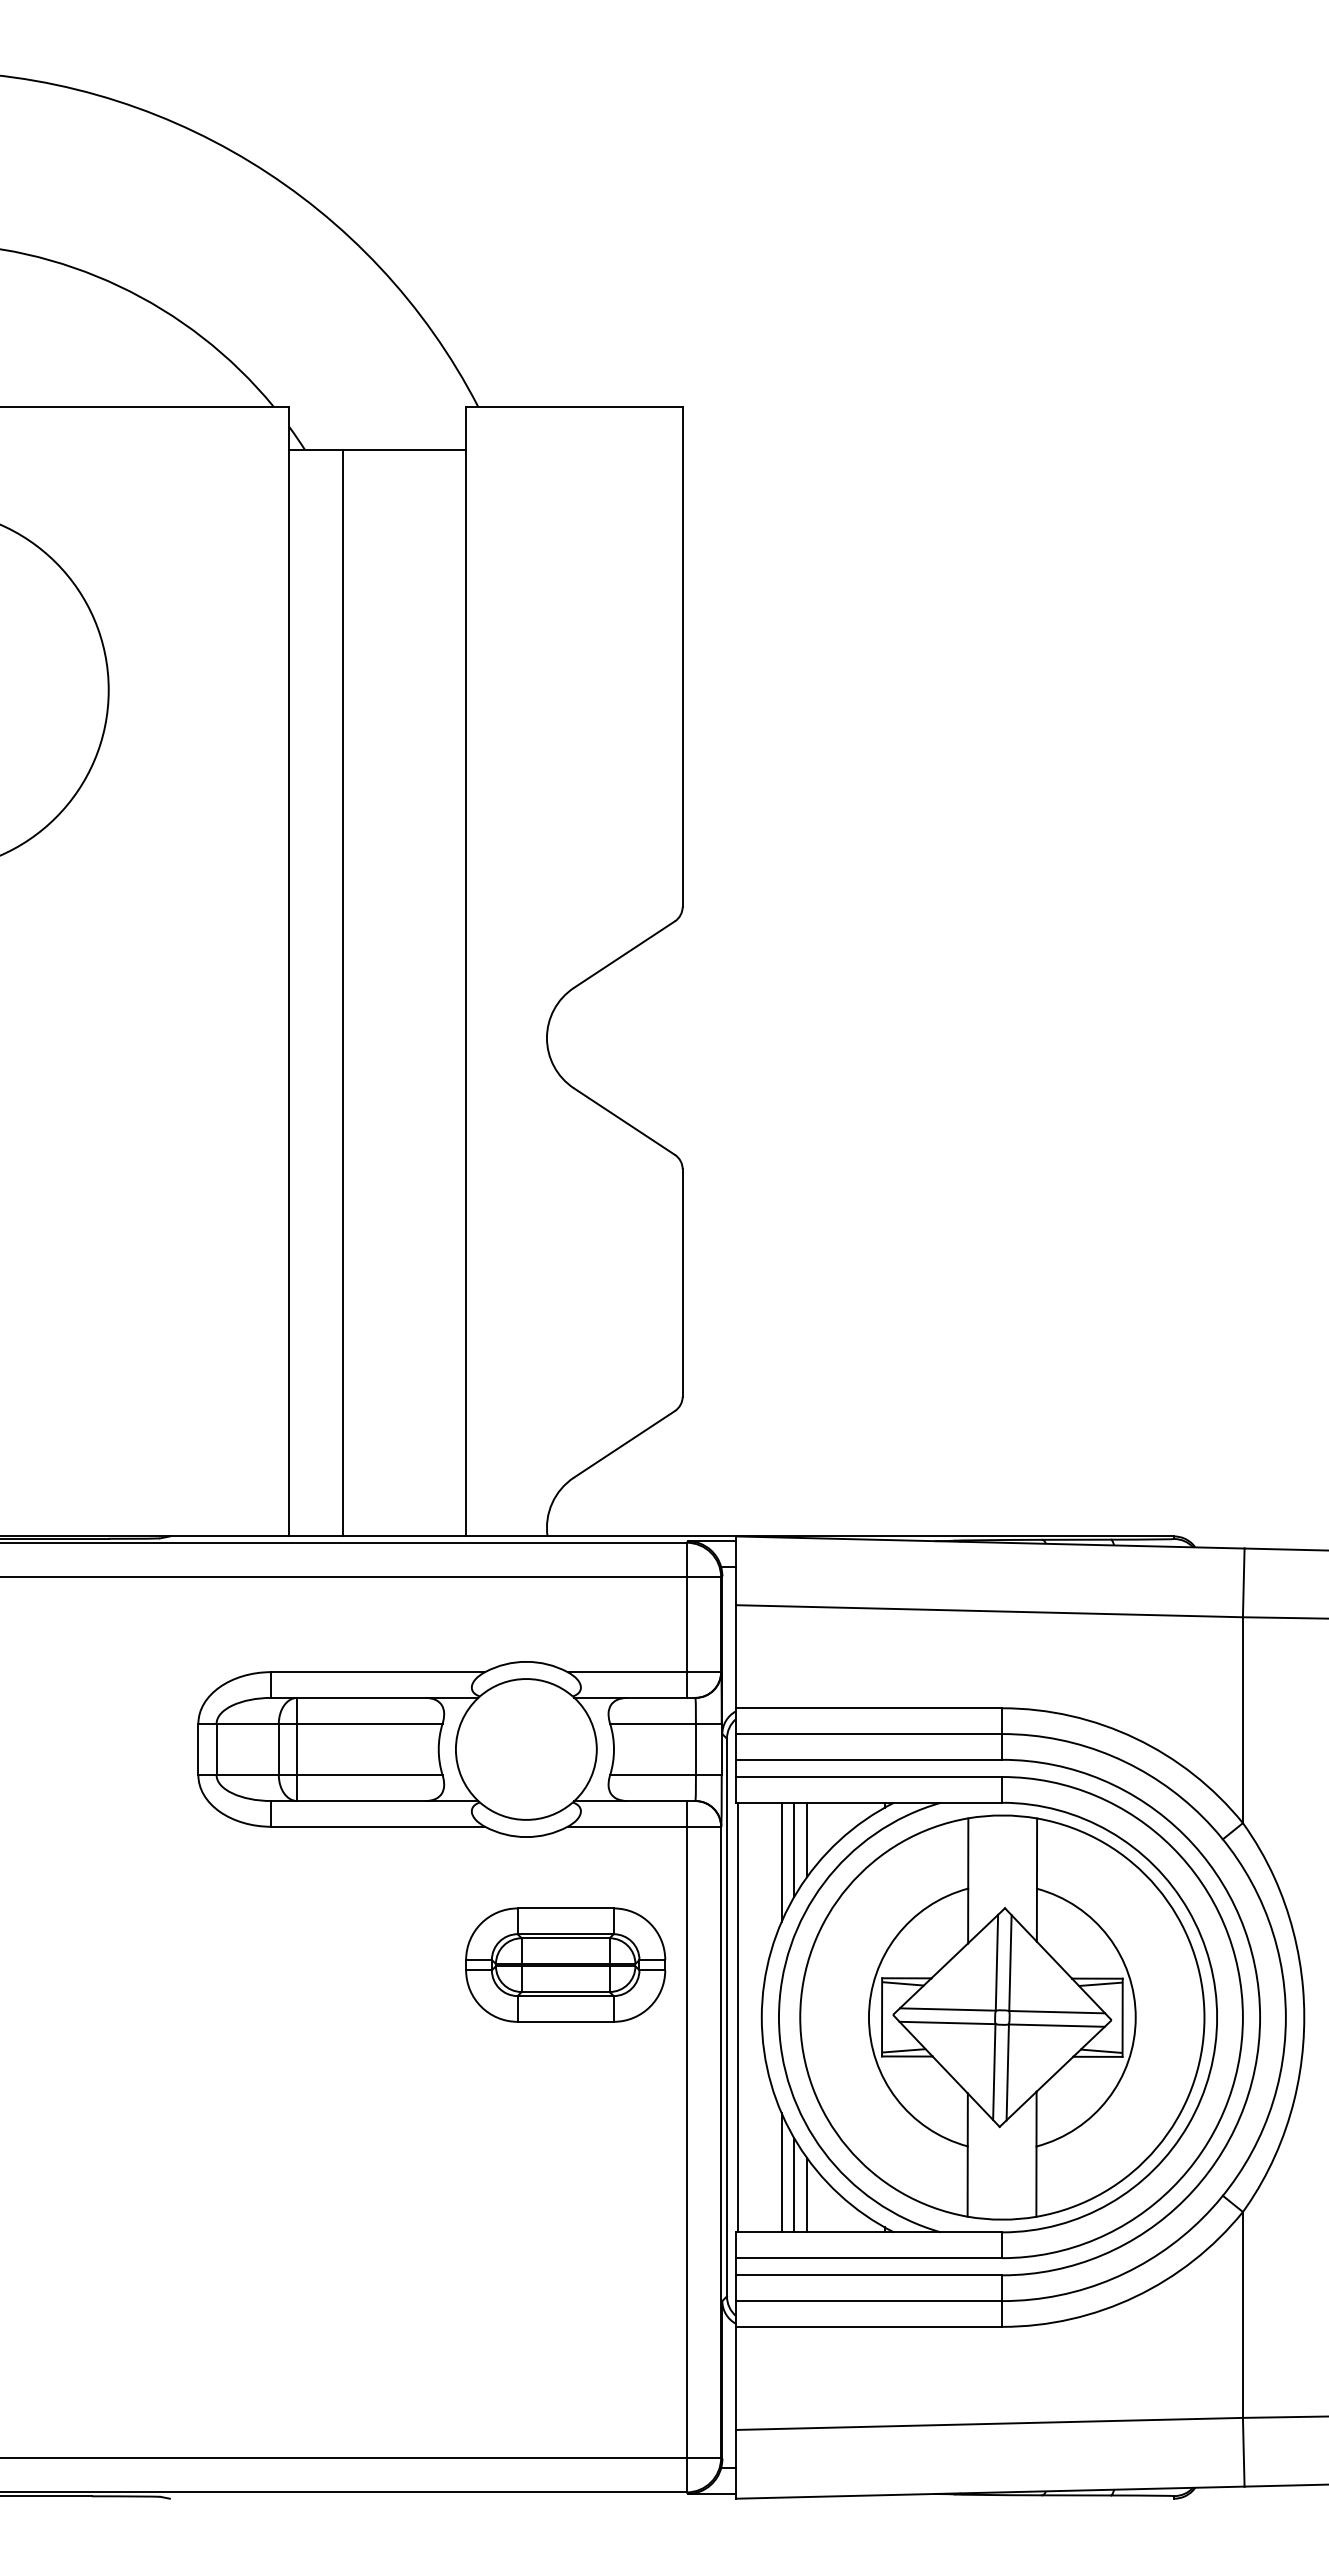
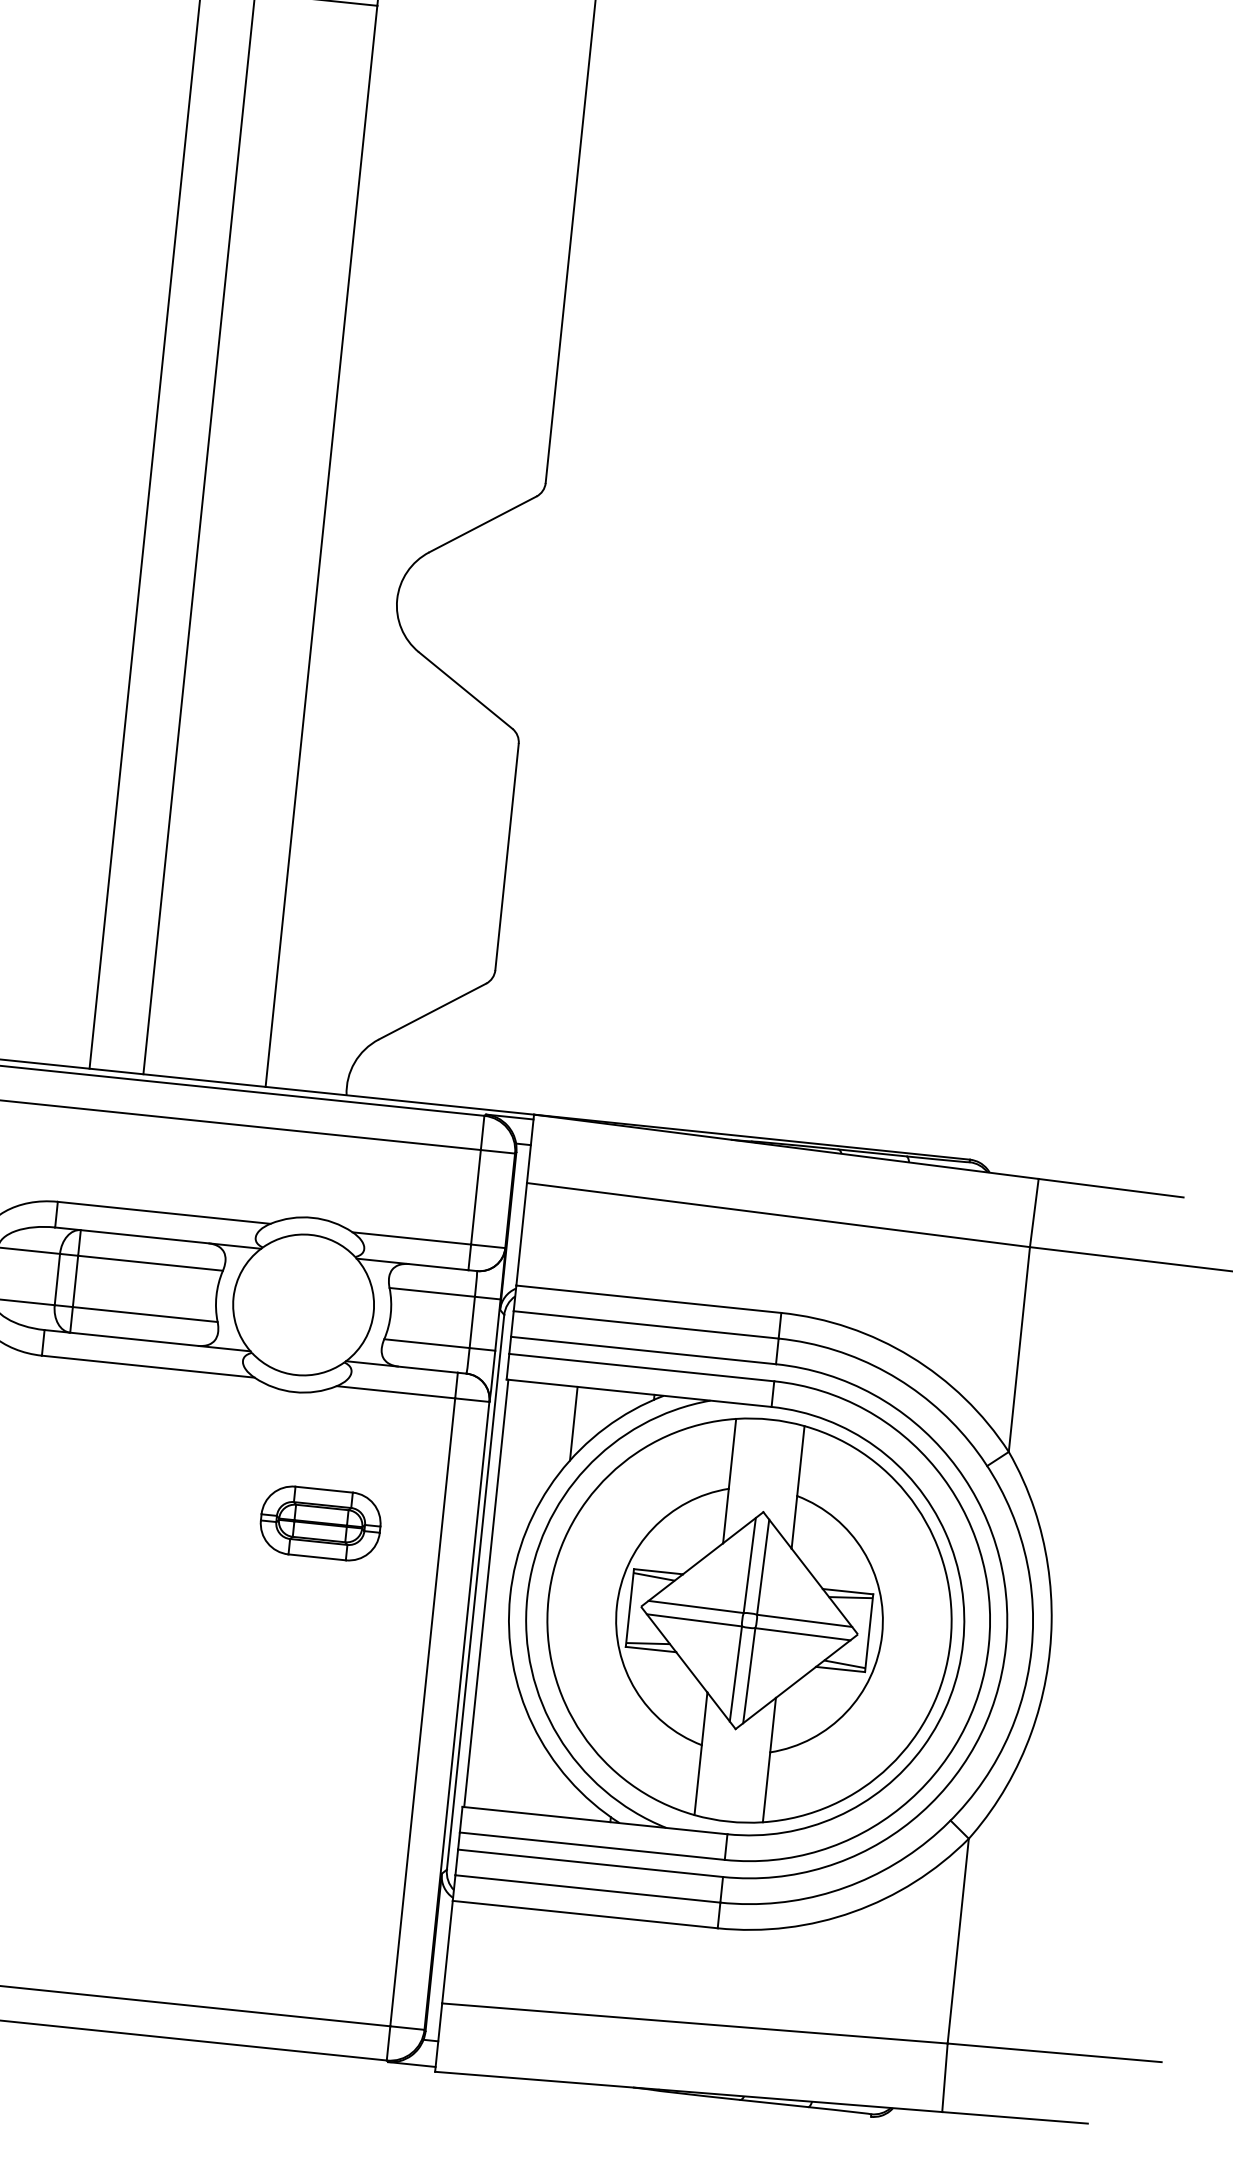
line: (794, 1849) -> (560, 1432), removed
line: (781, 1862) -> (545, 1443), removed
part: (565, 1964) -> (320, 1522), size x0.6
line: (781, 2172) -> (513, 1752), removed
line: (794, 2185) -> (525, 1766), removed
line: (807, 2195) -> (537, 1777), removed

